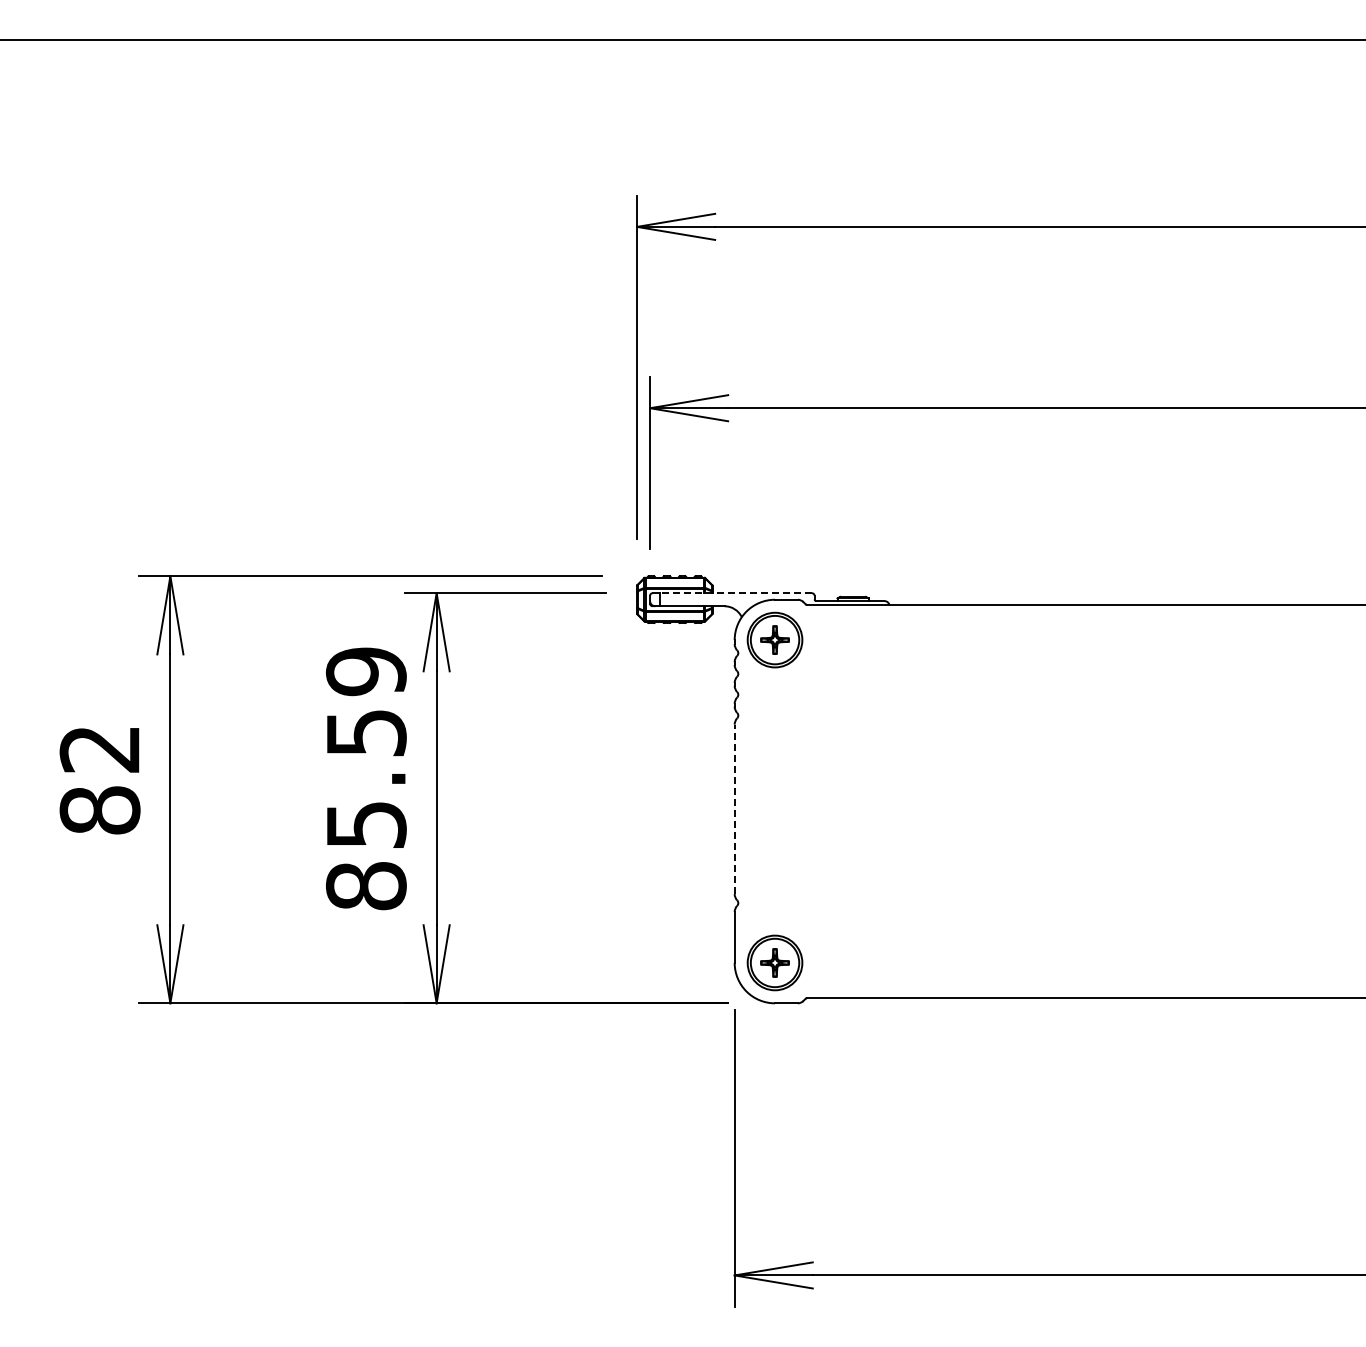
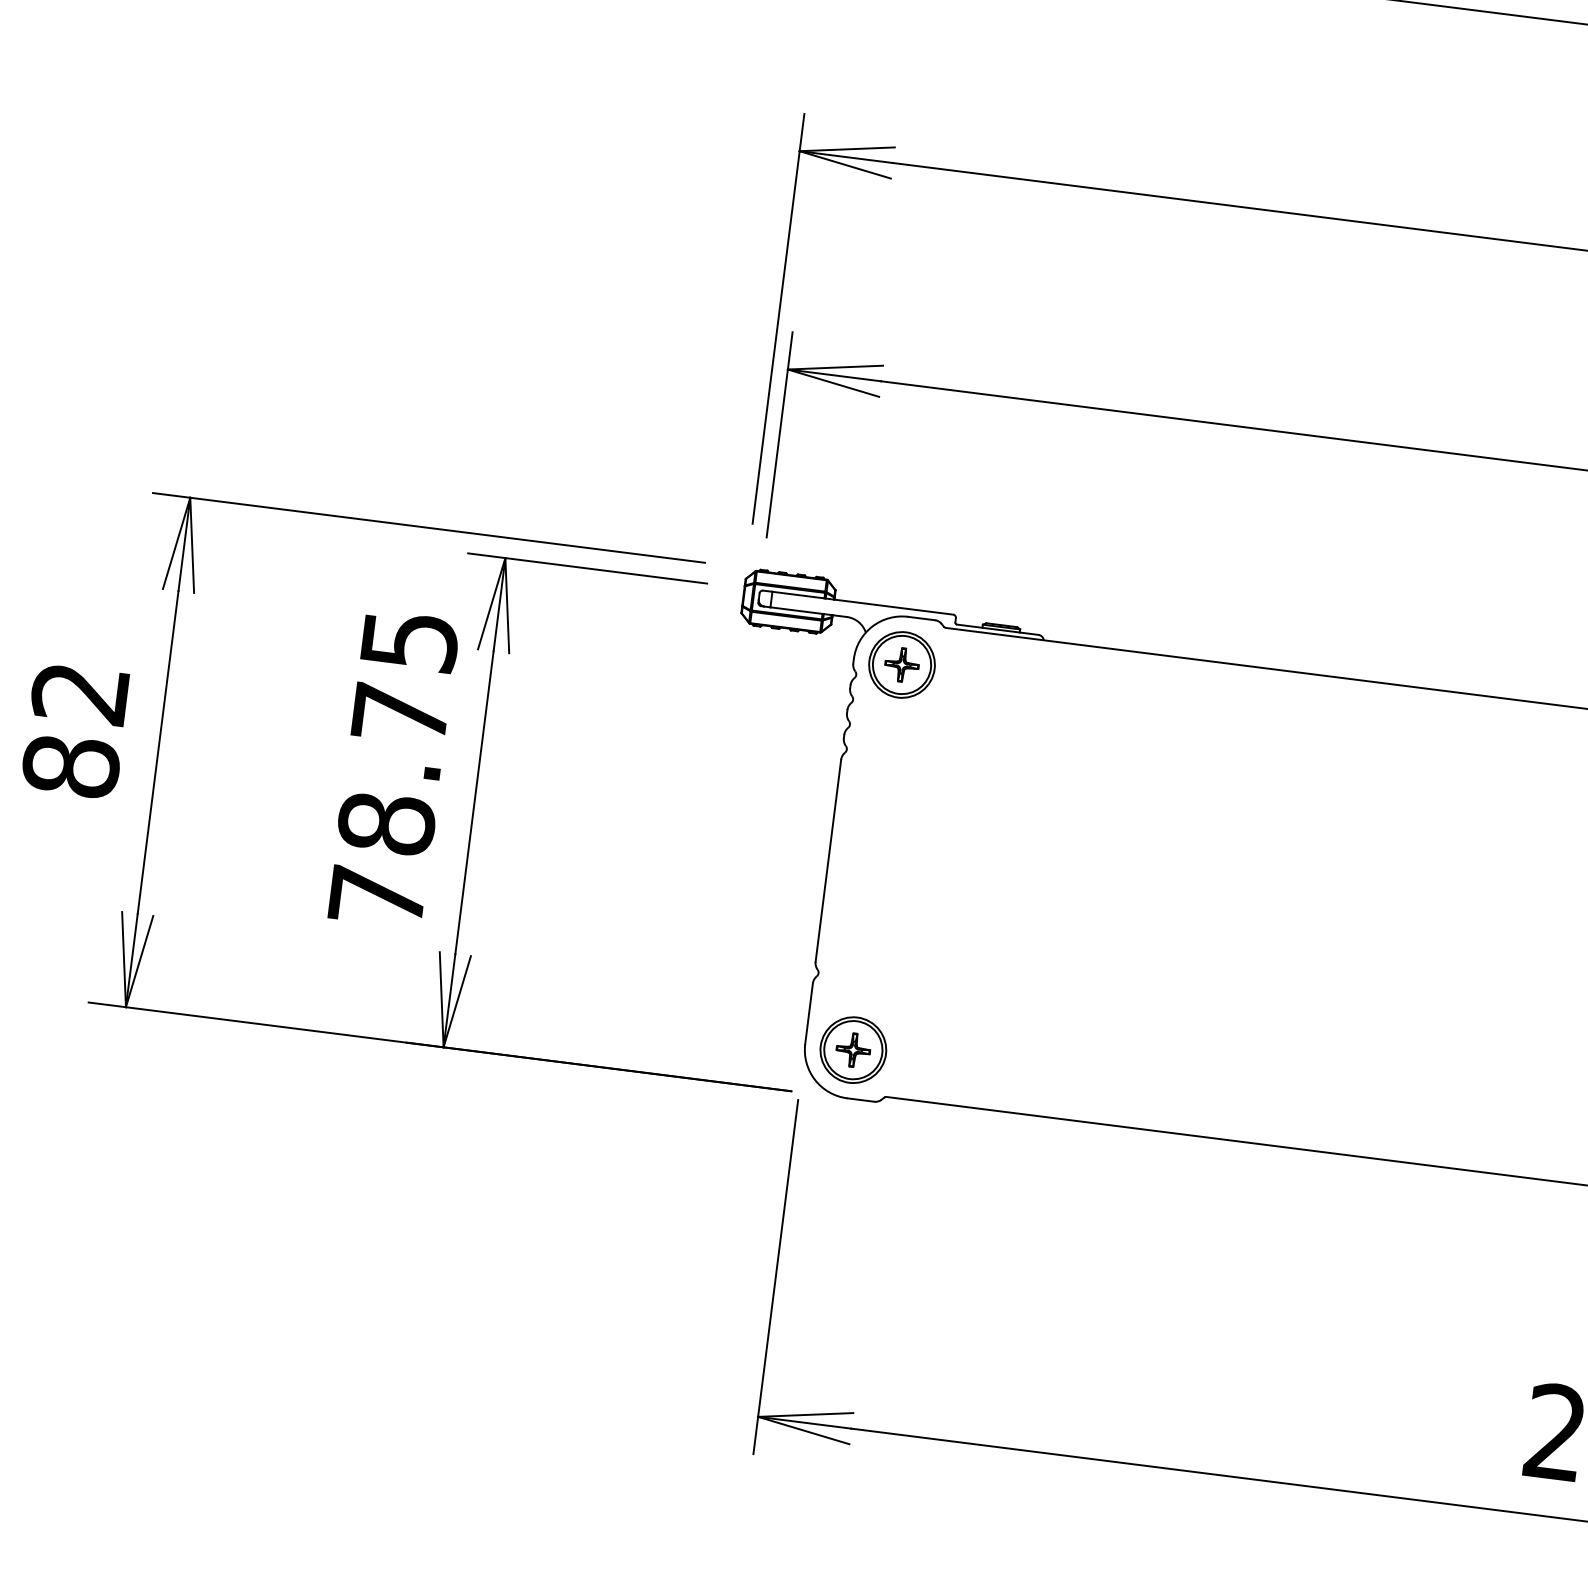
line: (736, 593) -> (863, 603), dashed -> solid
text: (365, 778) -> (392, 768), 85.59 -> 78.75
line: (734, 809) -> (828, 860), dashed -> solid

